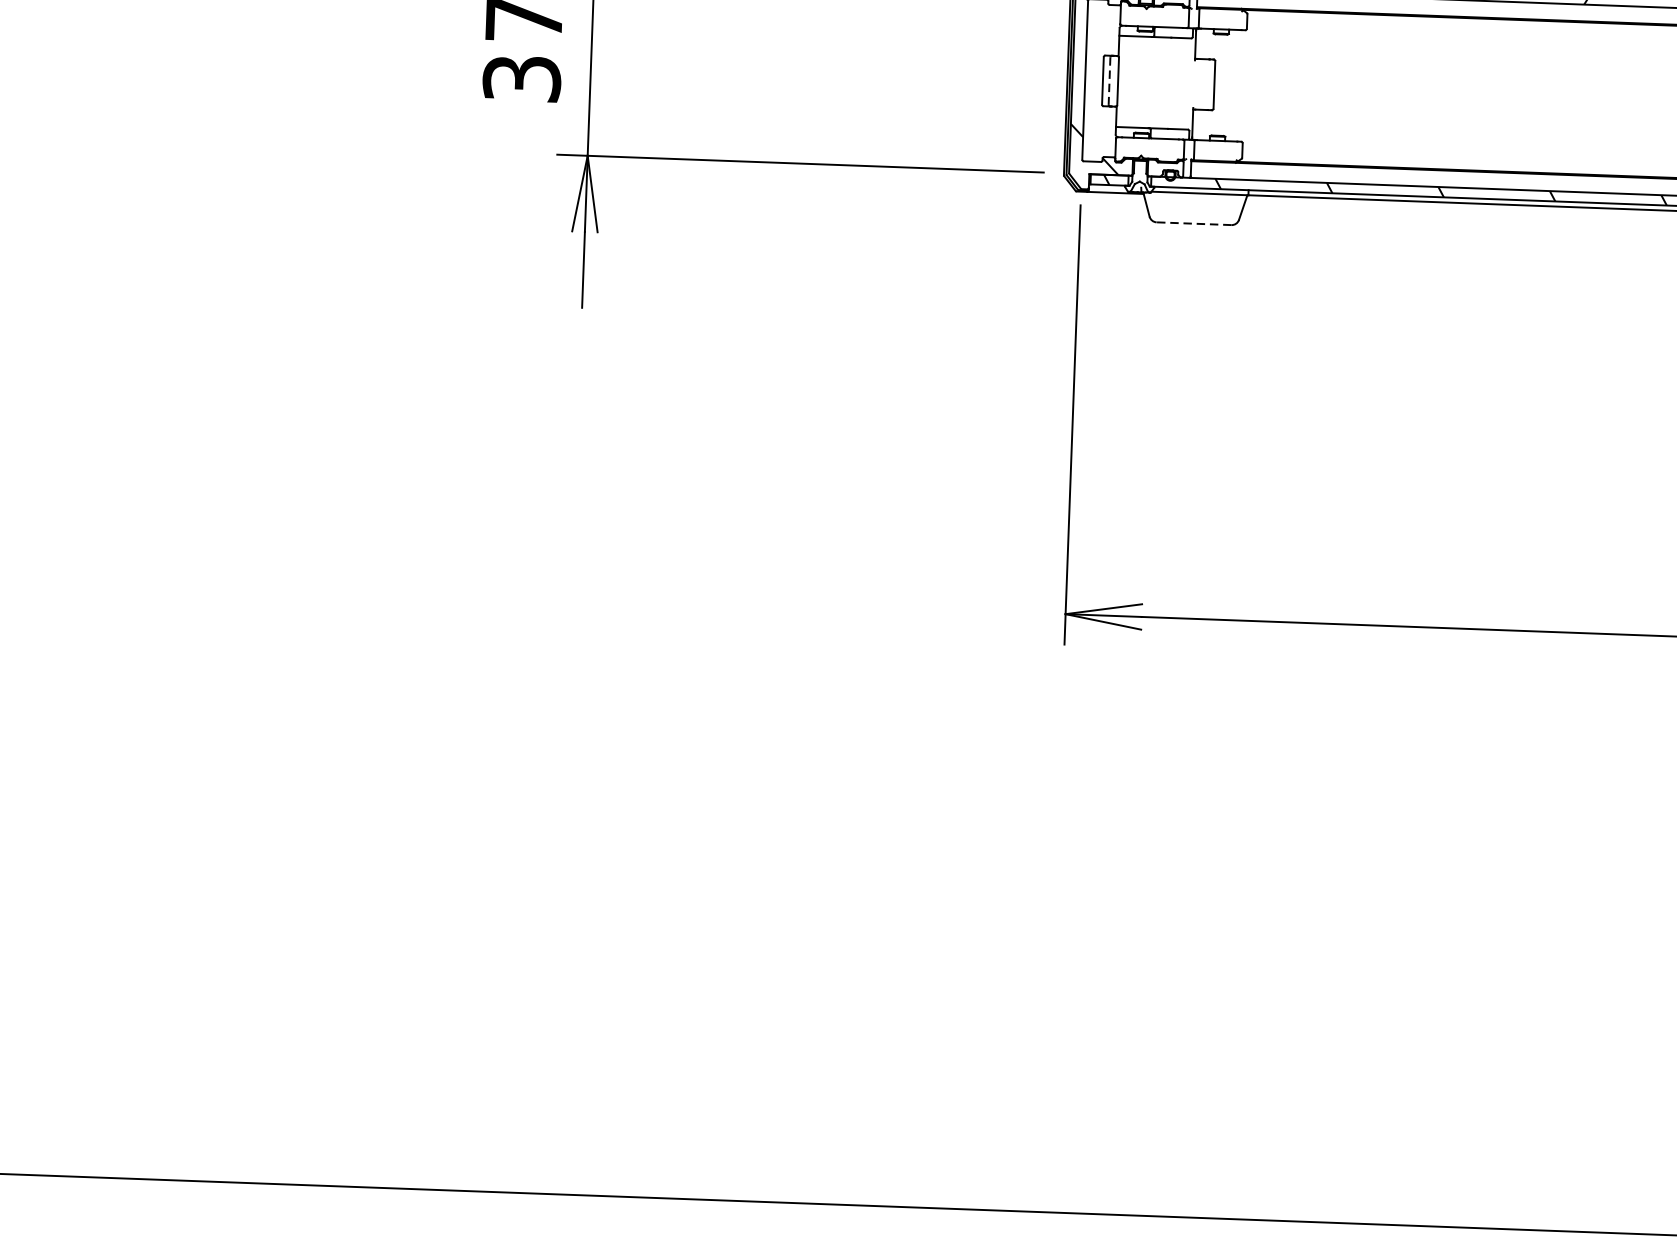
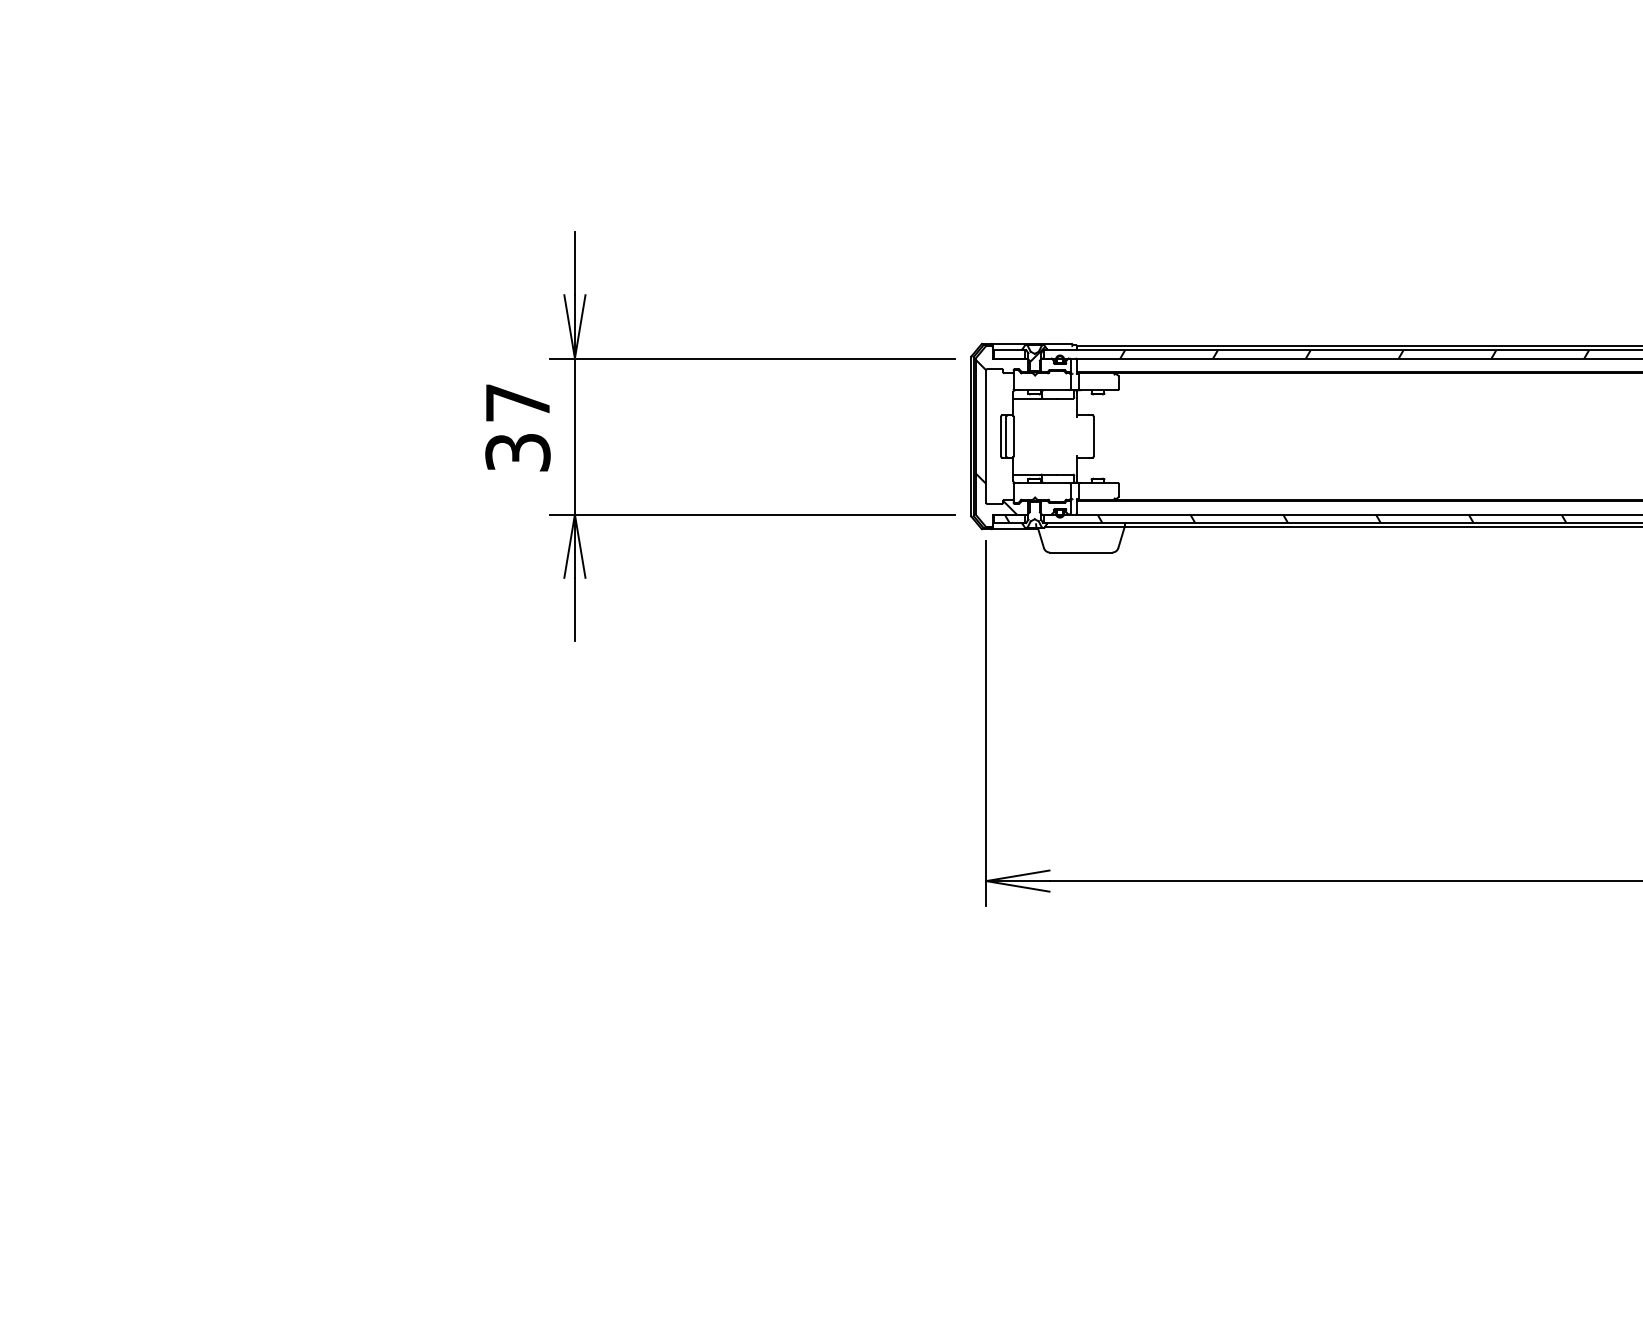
line: (1109, 81) -> (1006, 436), dashed -> solid
line: (1193, 223) -> (1080, 552), dashed -> solid

